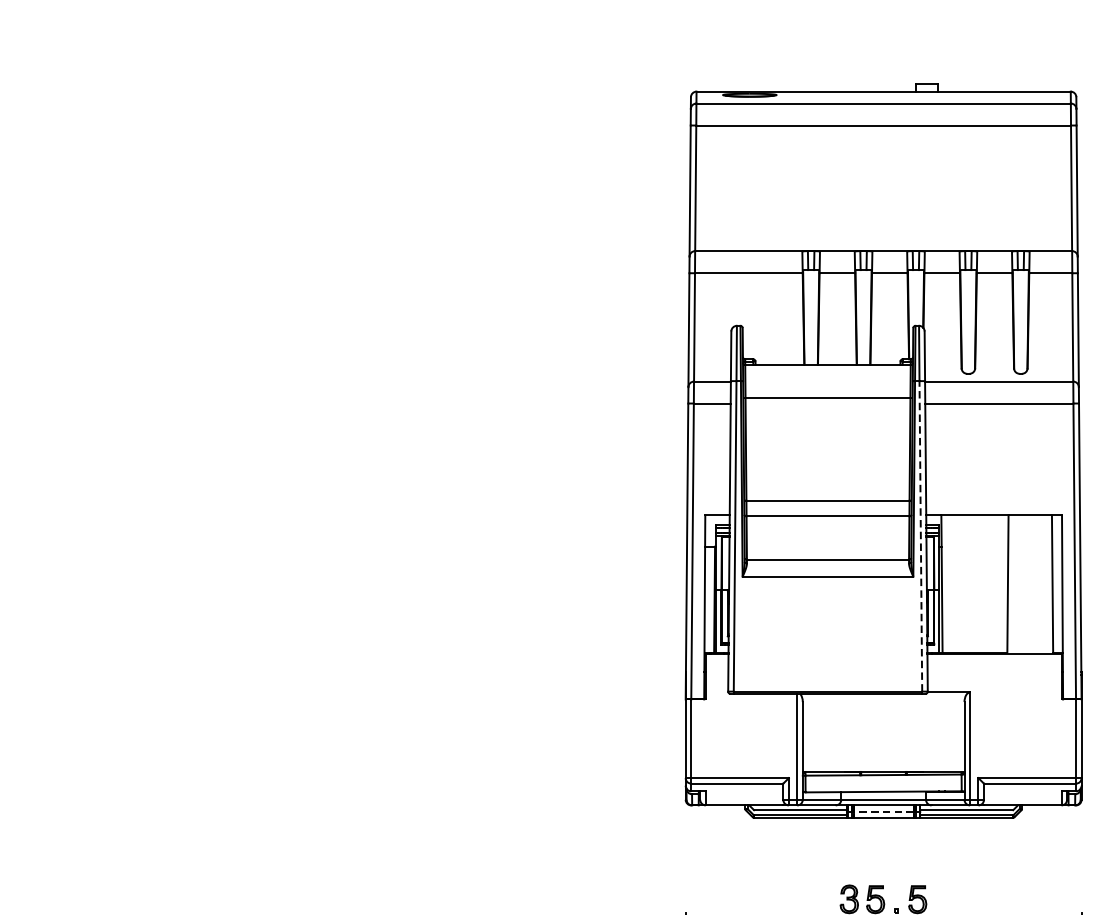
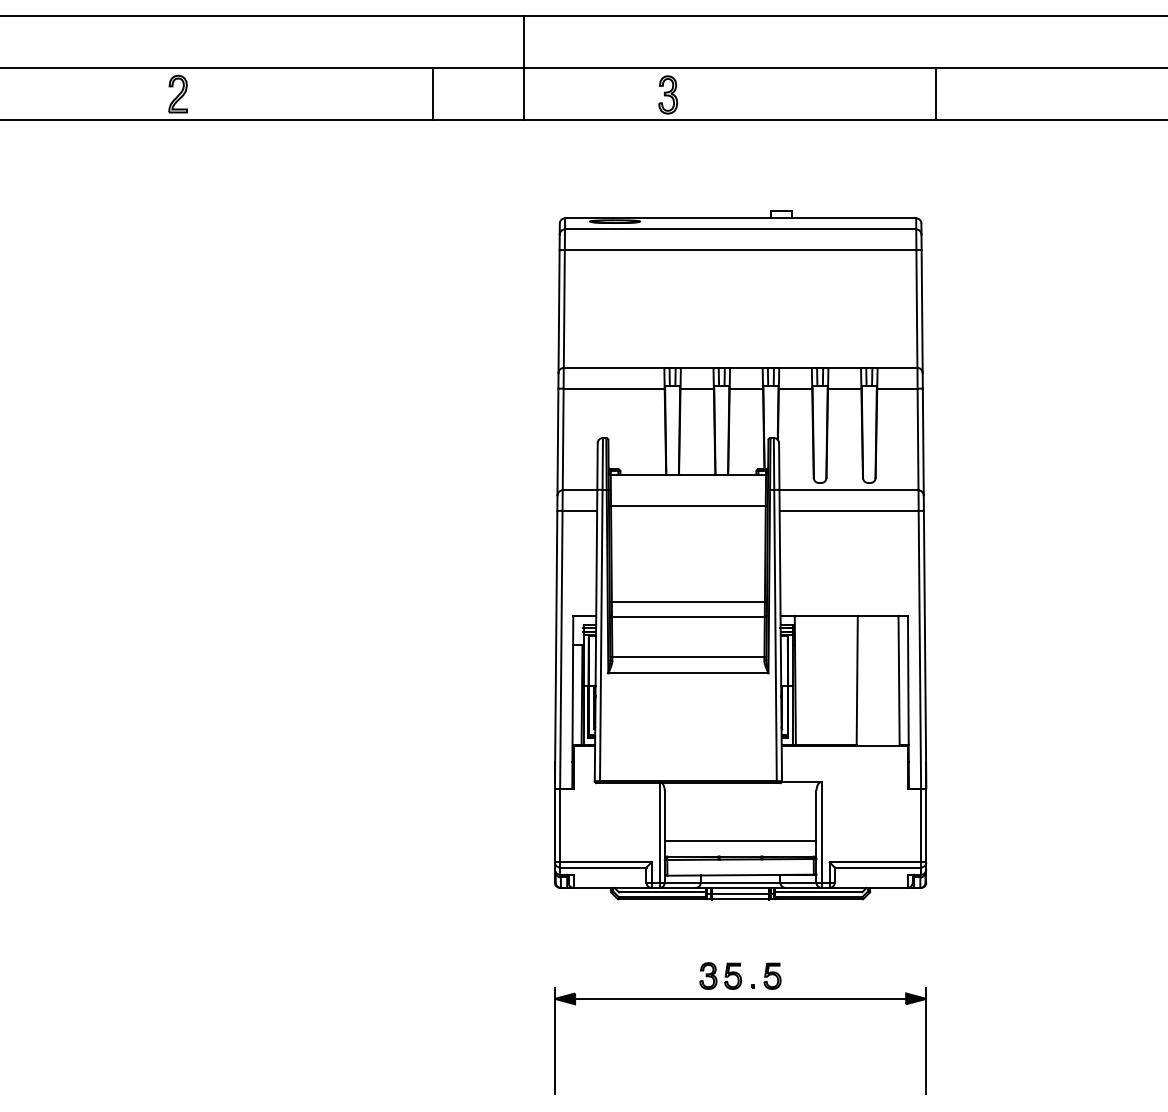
line: (920, 536) -> (775, 635), dashed -> solid
line: (883, 754) -> (740, 840), added
line: (883, 812) -> (740, 894), dashed -> solid

